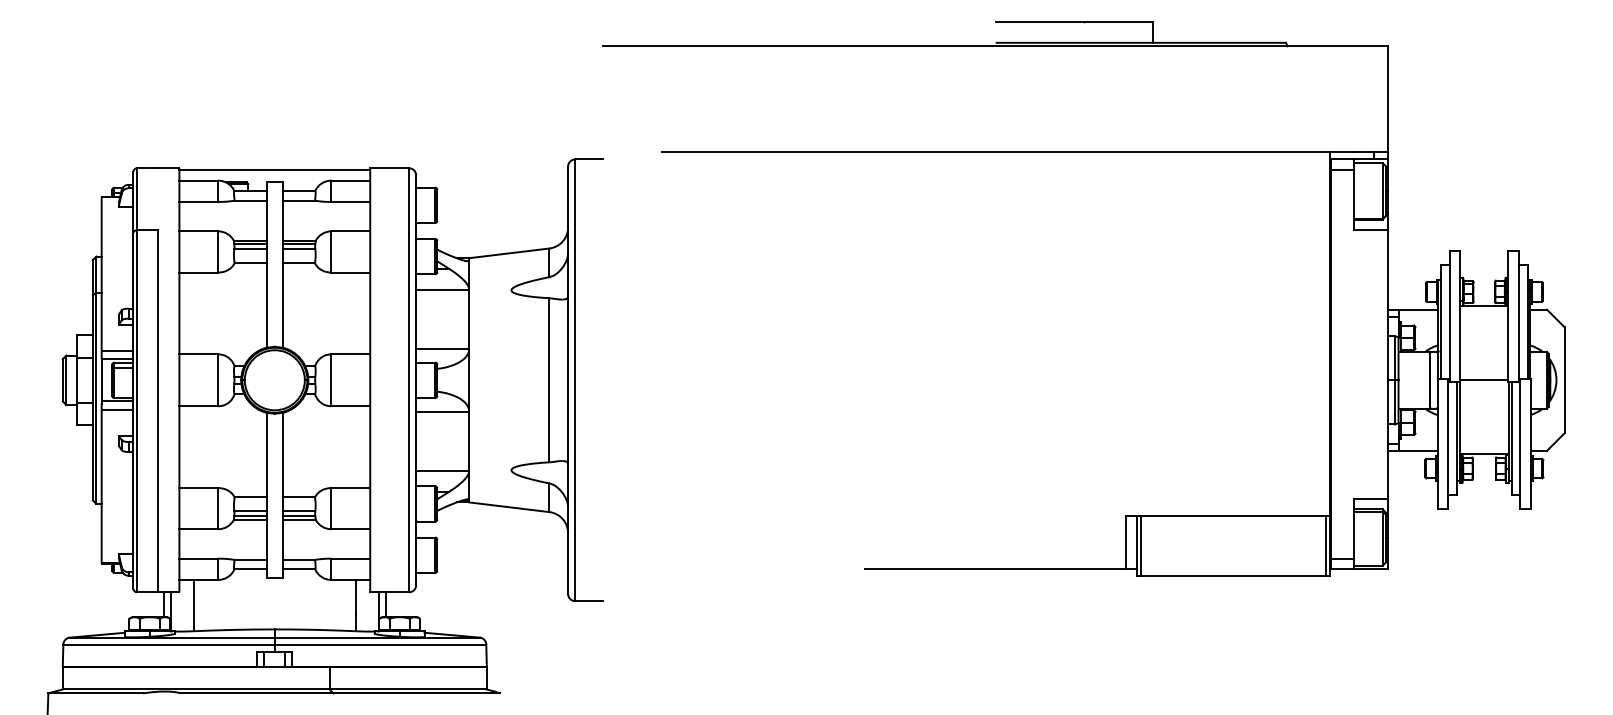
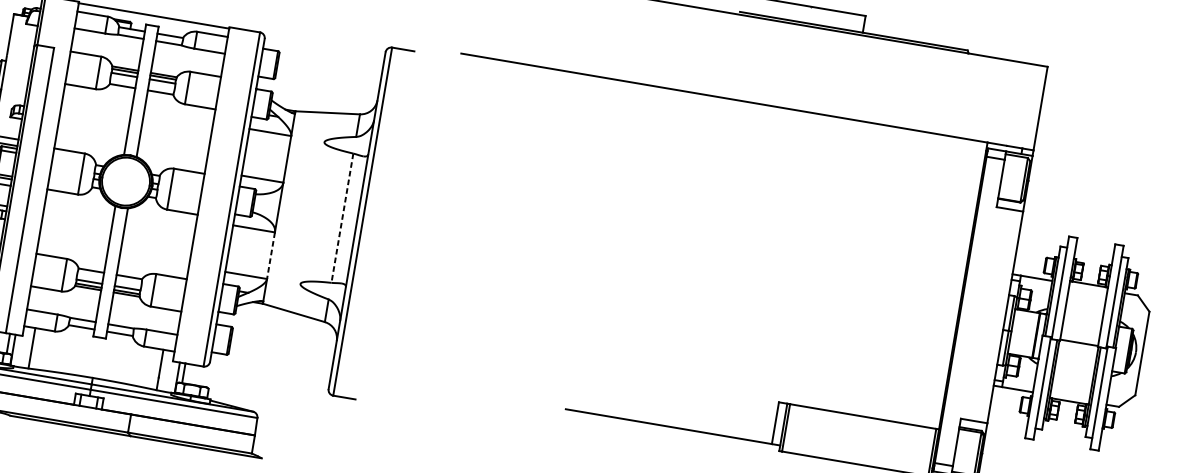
line: (549, 380) -> (342, 218), solid -> dashed
line: (469, 441) -> (271, 255), solid -> dashed

